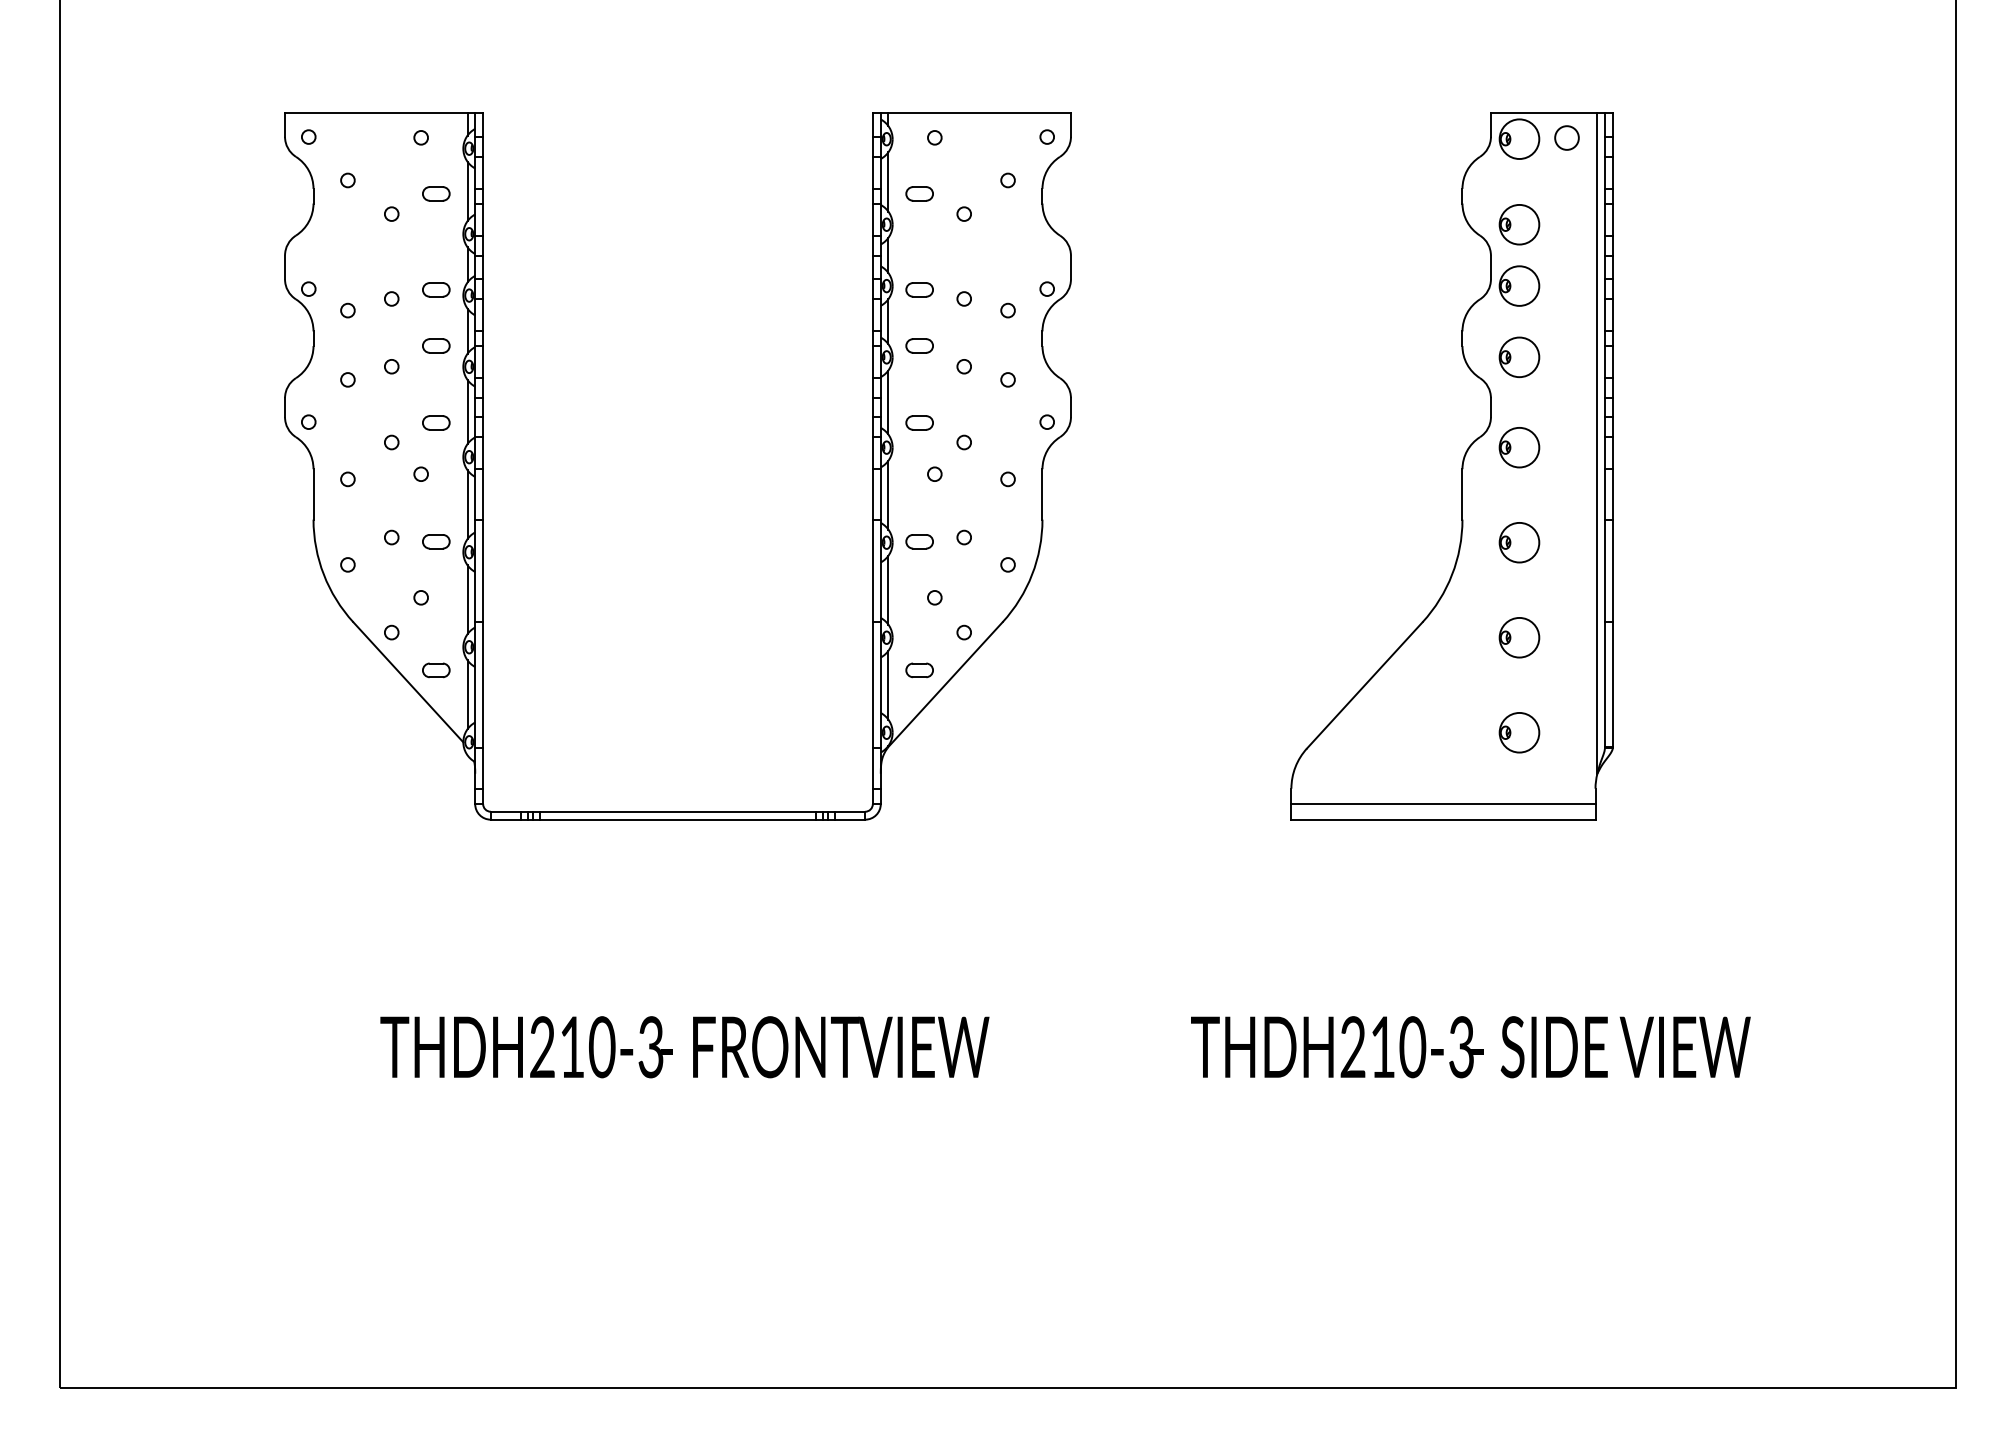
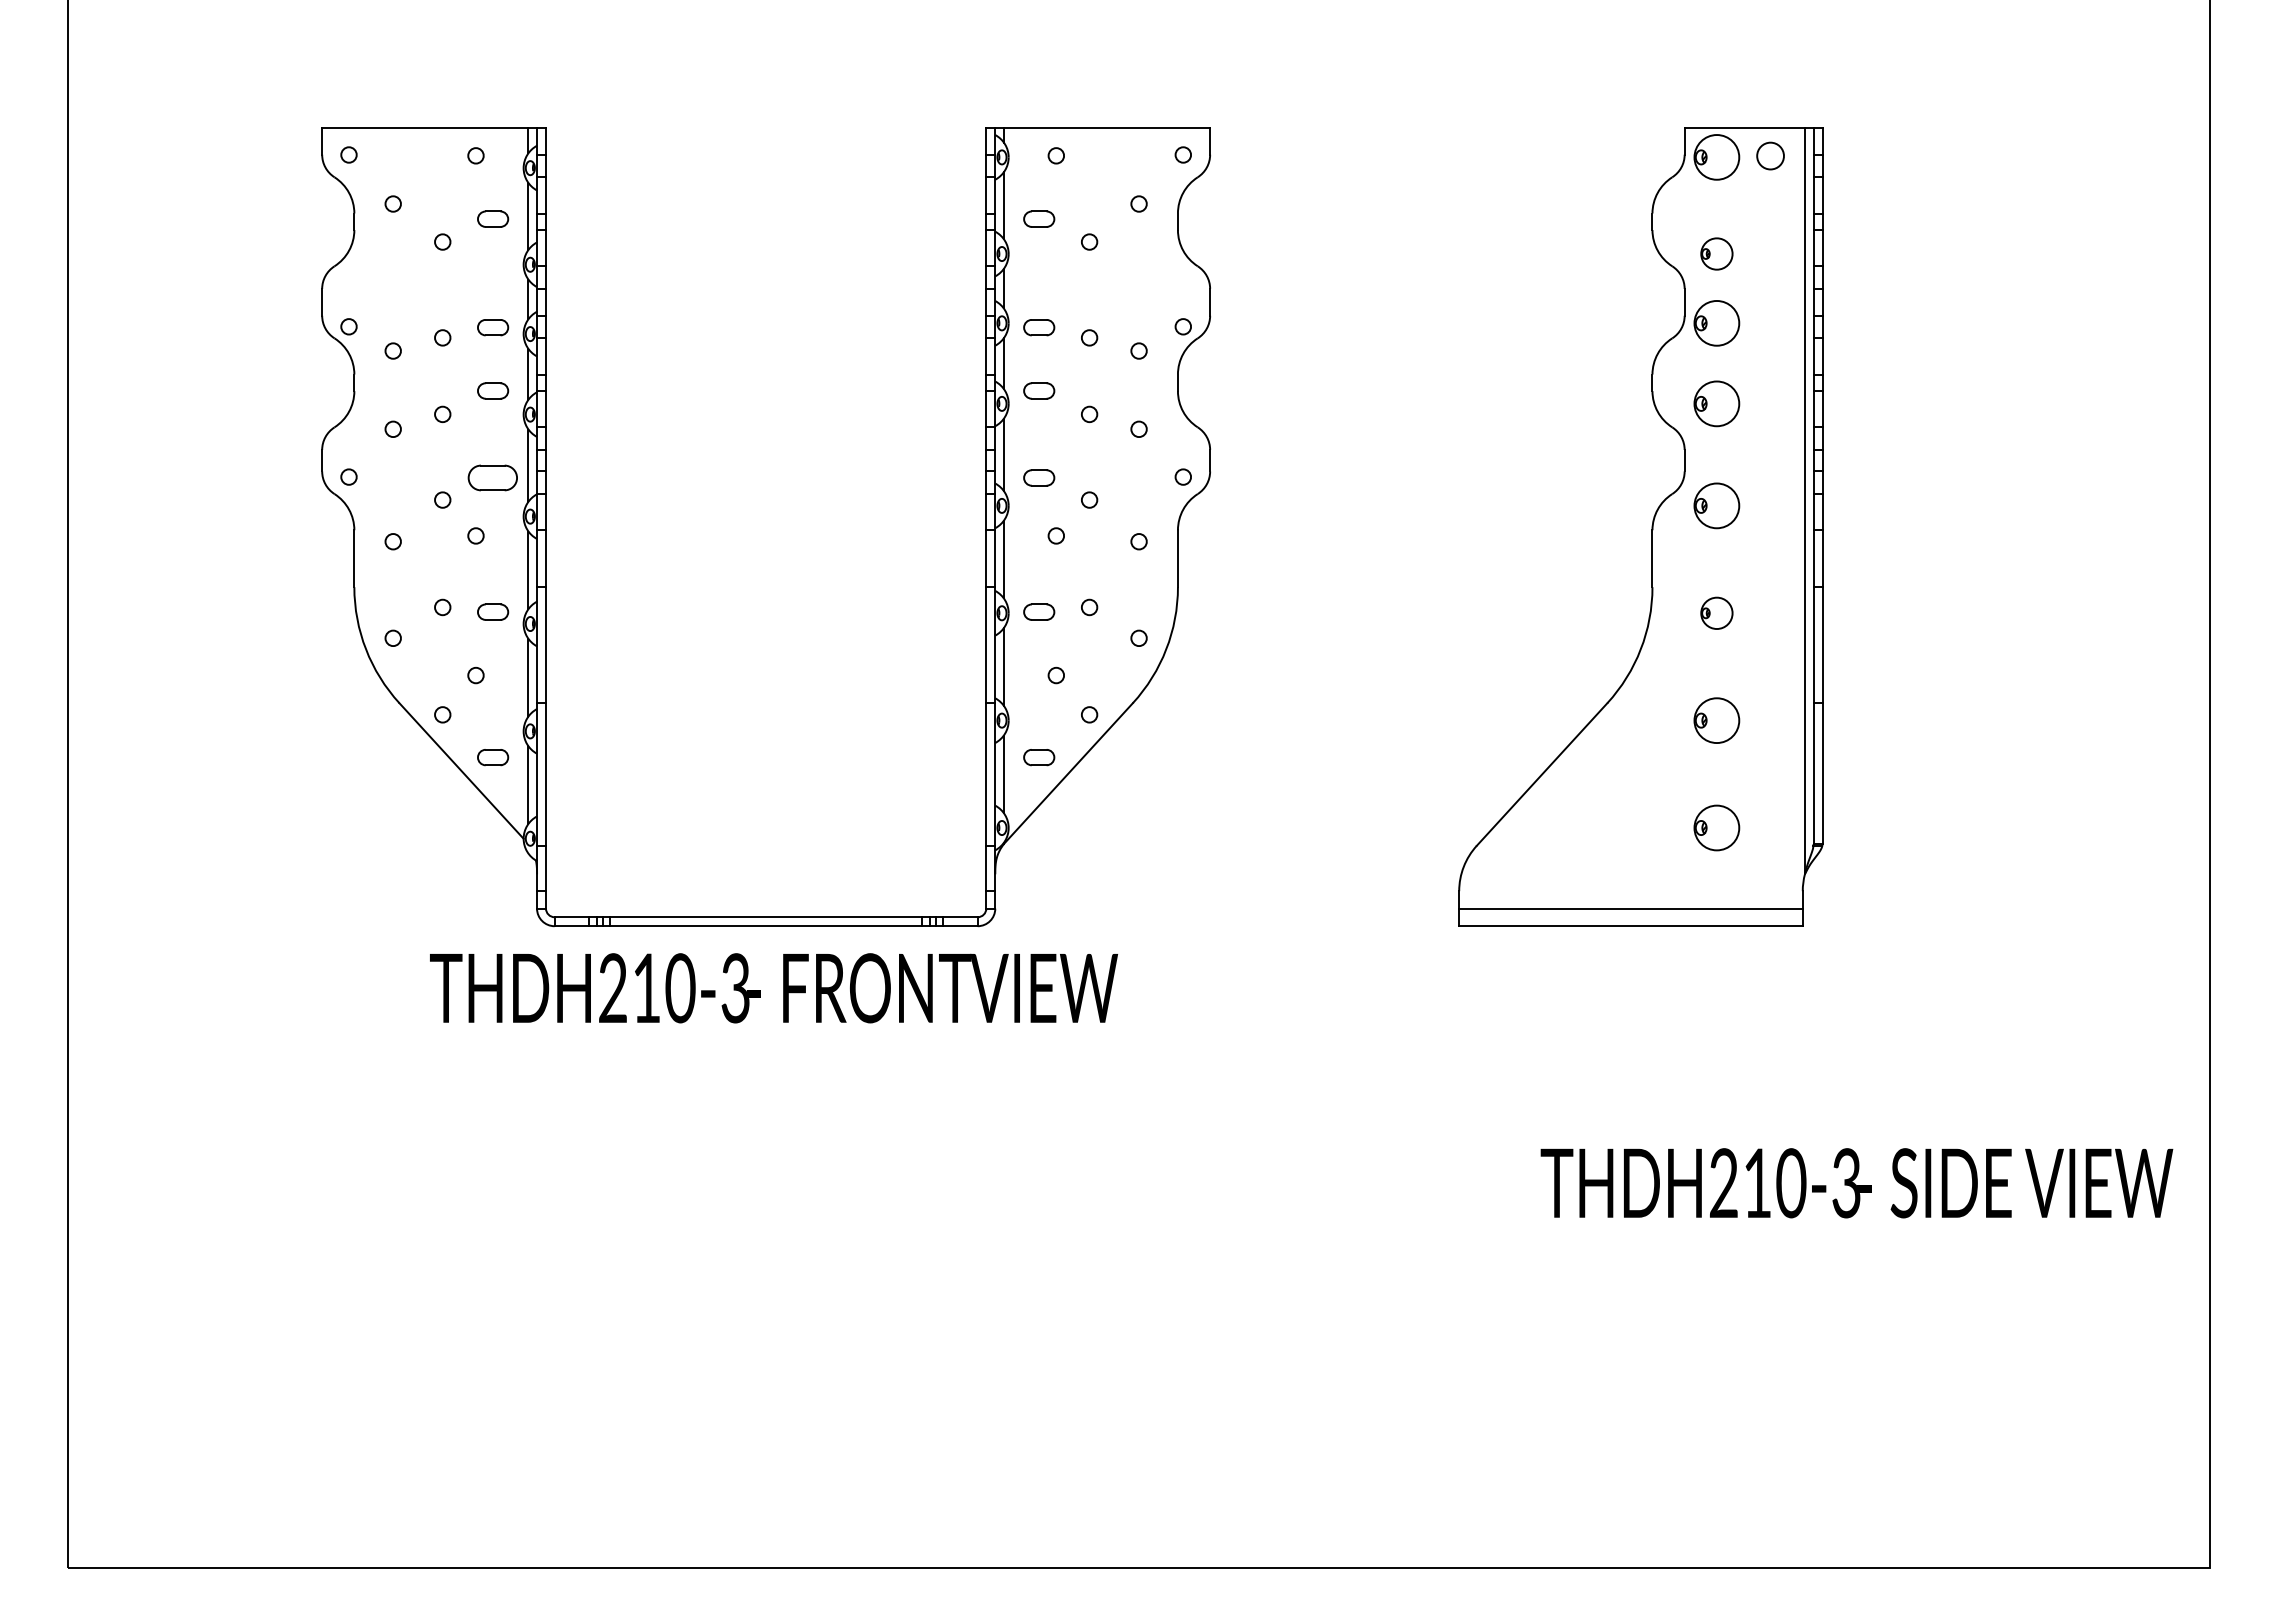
part: (1519, 224) -> (1716, 253), size x0.7
part: (436, 422) -> (493, 477), size x1.6
part: (1519, 542) -> (1716, 613), size x0.7
text: (684, 1047) -> (773, 988), moved
text: (1470, 1047) -> (1856, 1183), moved

